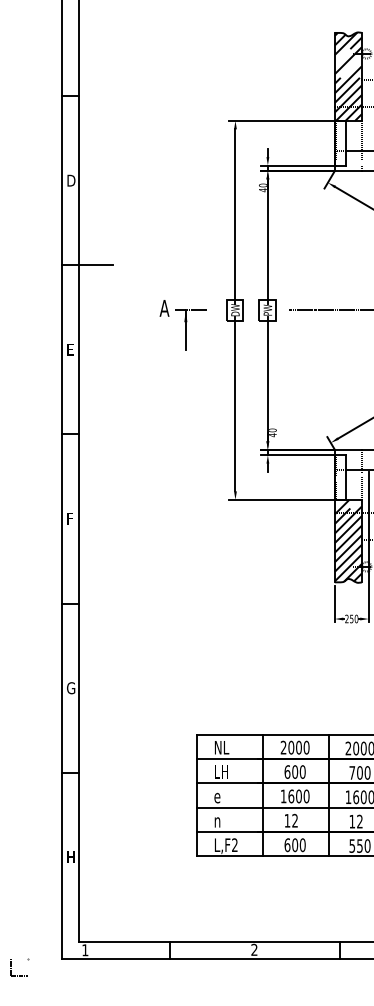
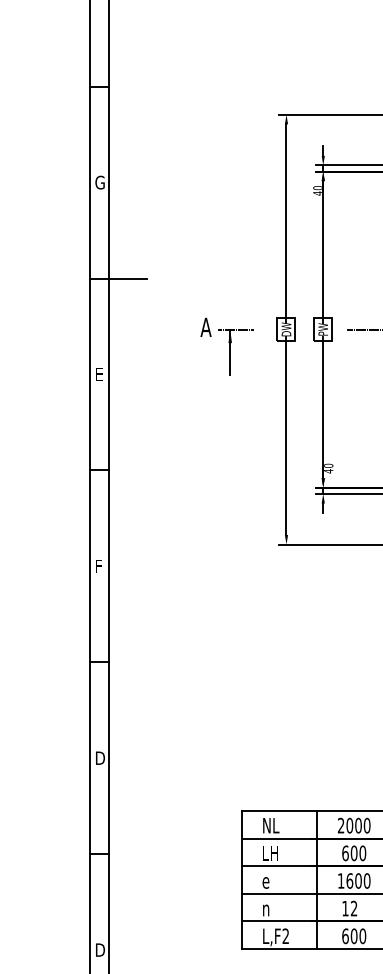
text: (71, 180) -> (100, 182), D -> G
text: (71, 688) -> (100, 758), G -> D
text: (71, 857) -> (100, 950), H -> D

